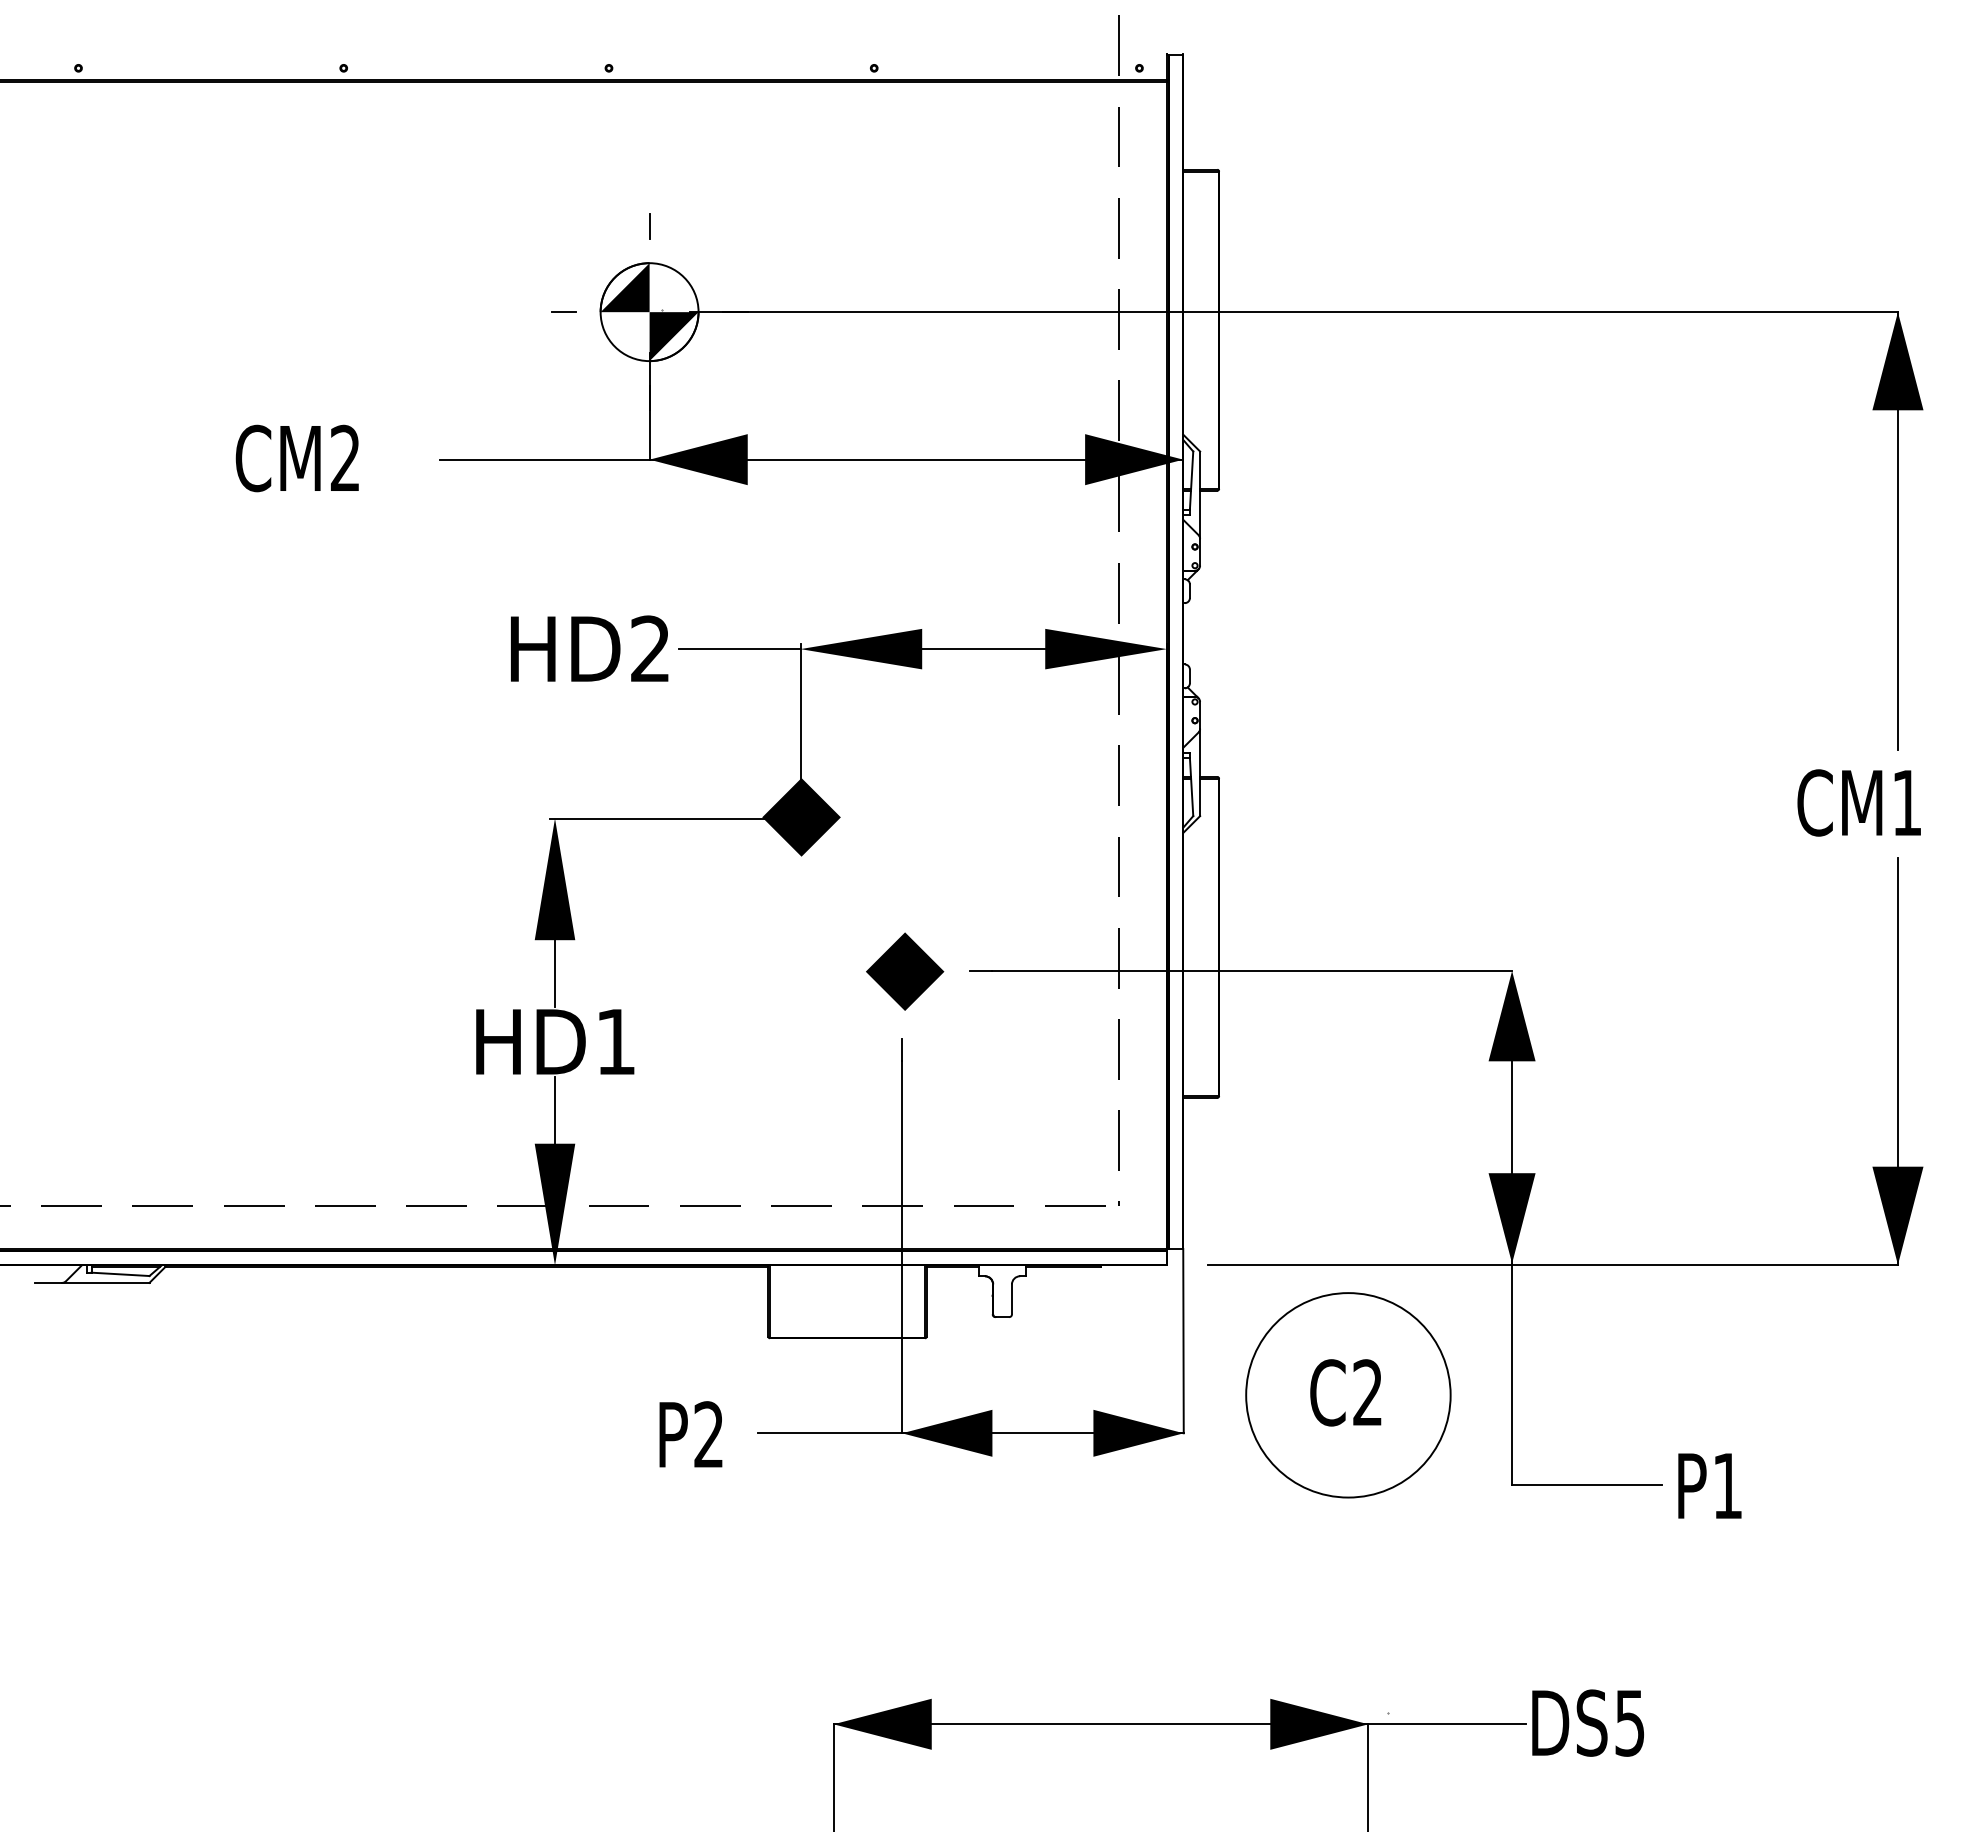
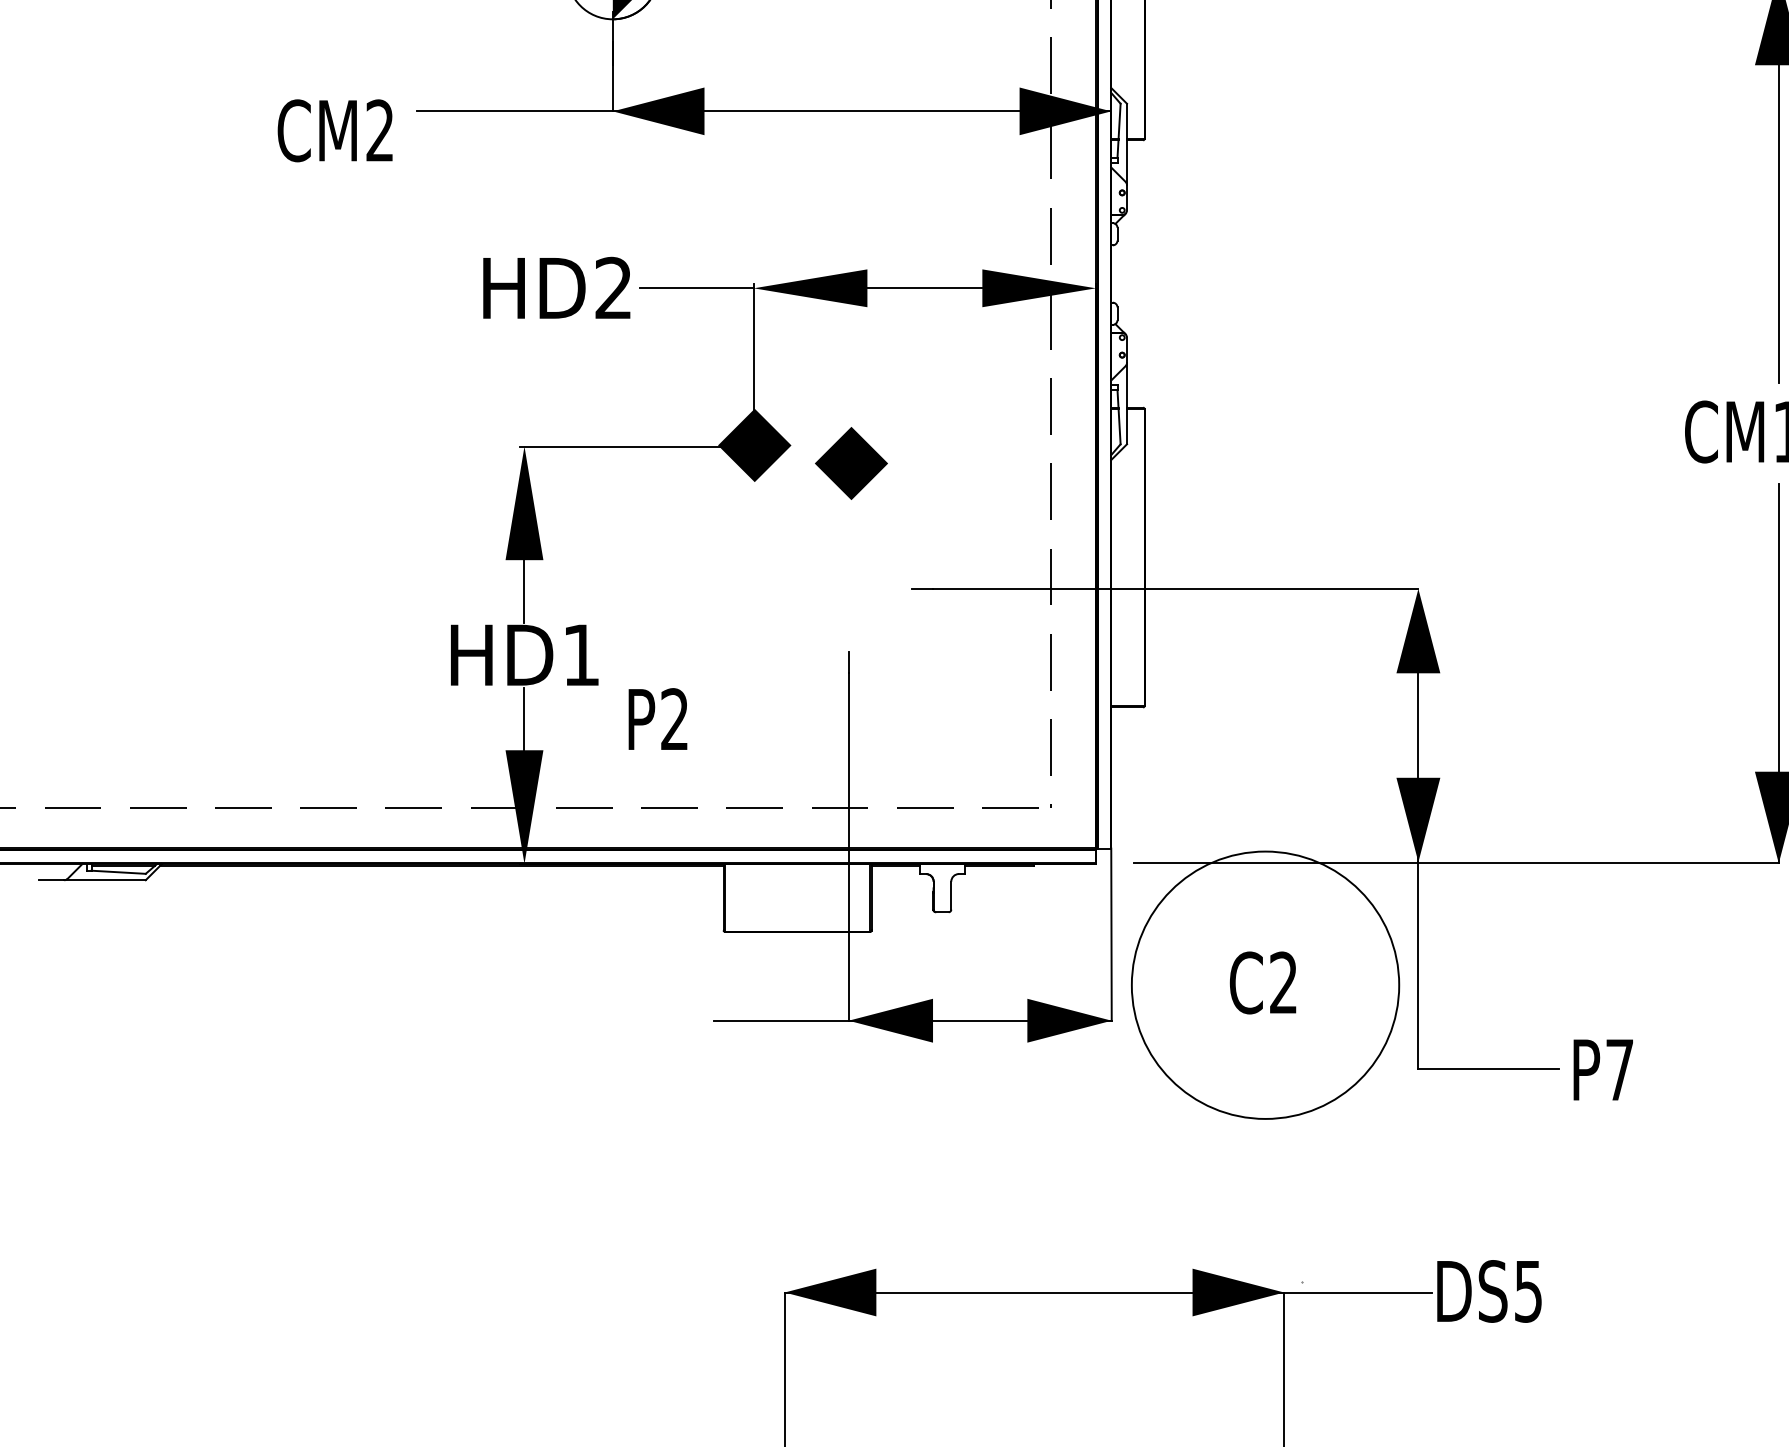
text: (296, 458) -> (334, 130), moved
part: (905, 971) -> (851, 463), moved
circle: (1348, 1395) -> (1265, 985), size x1.4
text: (690, 1434) -> (657, 719), moved
text: (1727, 1485) -> (1619, 1069), P1 -> P7

